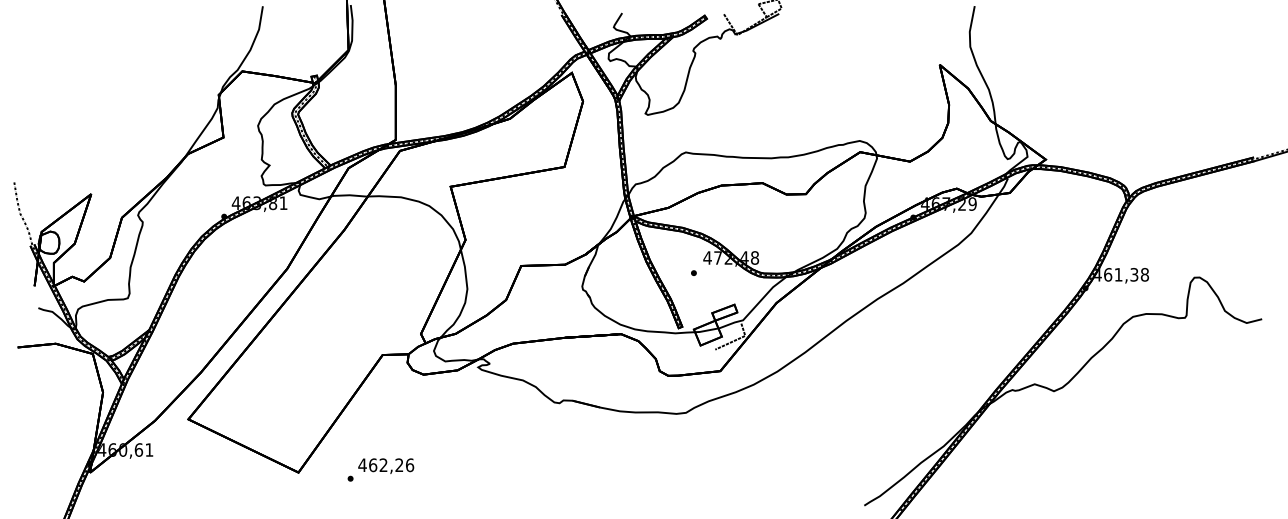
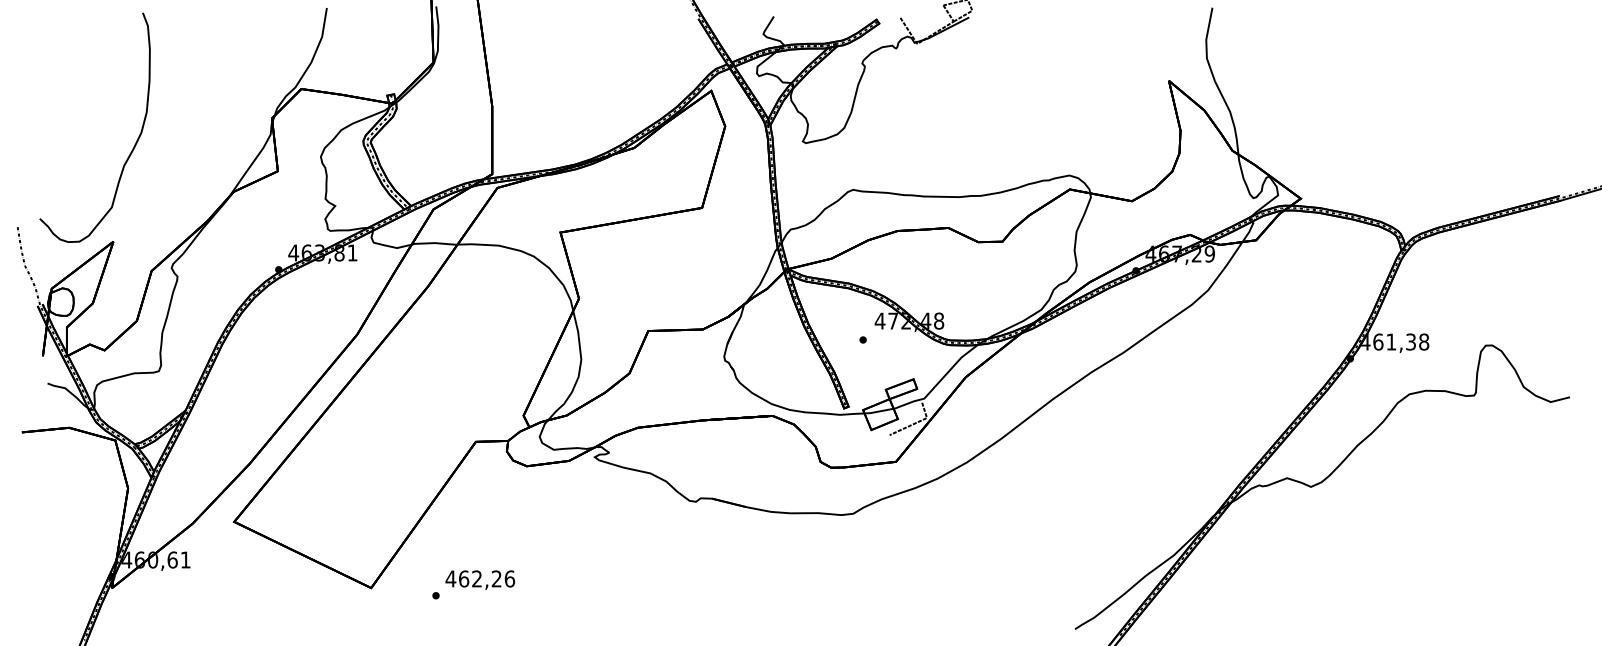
curve: (105, 120) -> (131, 150), added

